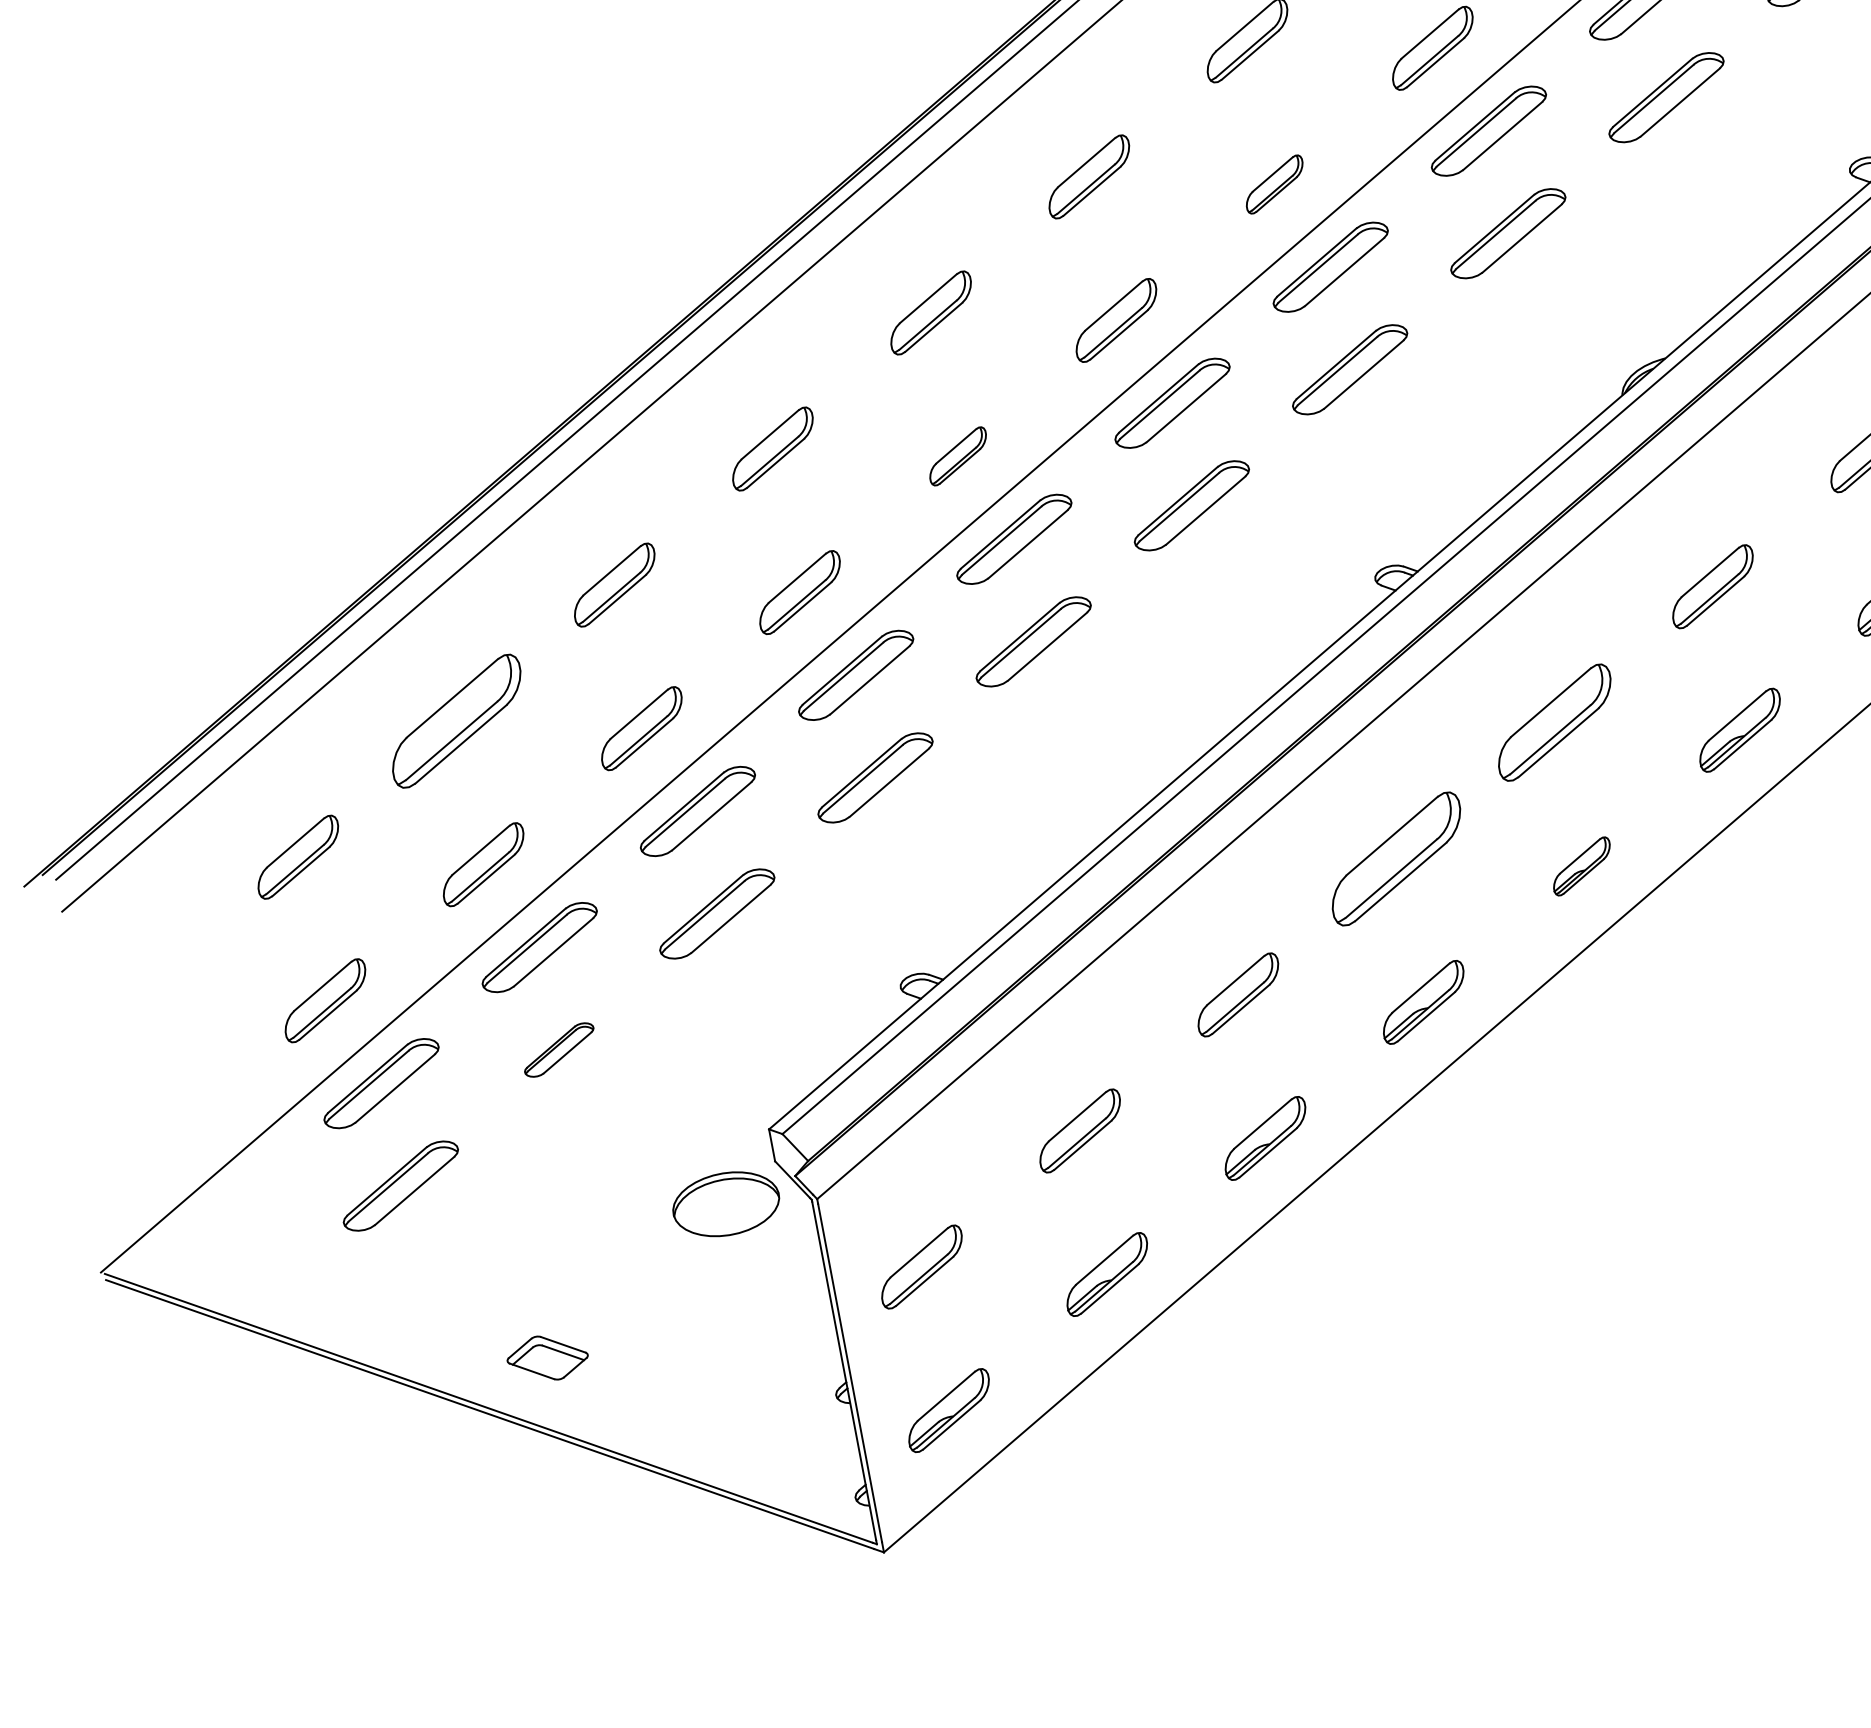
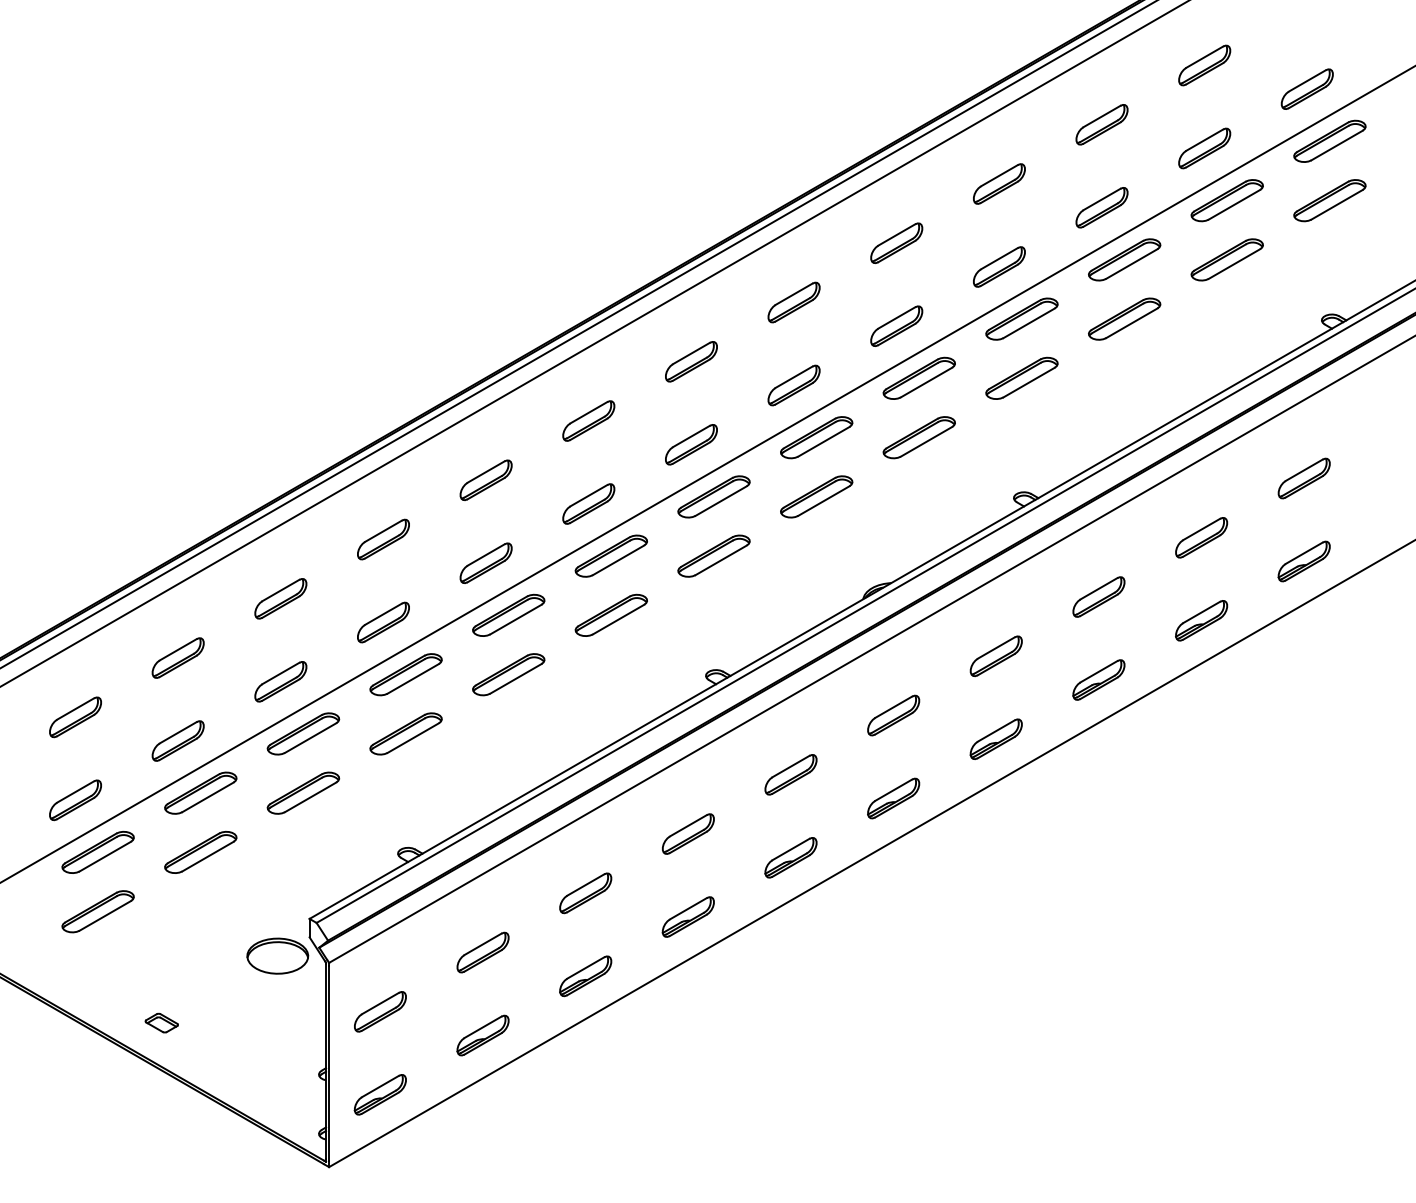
part: (1274, 183) -> (691, 444), size x1.43
part: (956, 455) -> (485, 562), size x1.43
part: (455, 720) -> (177, 657), size x0.62
part: (1553, 722) -> (790, 774), size x0.71
part: (1396, 857) -> (688, 833), size x0.62
part: (1580, 865) -> (790, 857), size x1.43
part: (558, 1050) -> (200, 852), size x1.67
part: (546, 1357) -> (161, 1022), size x0.71

